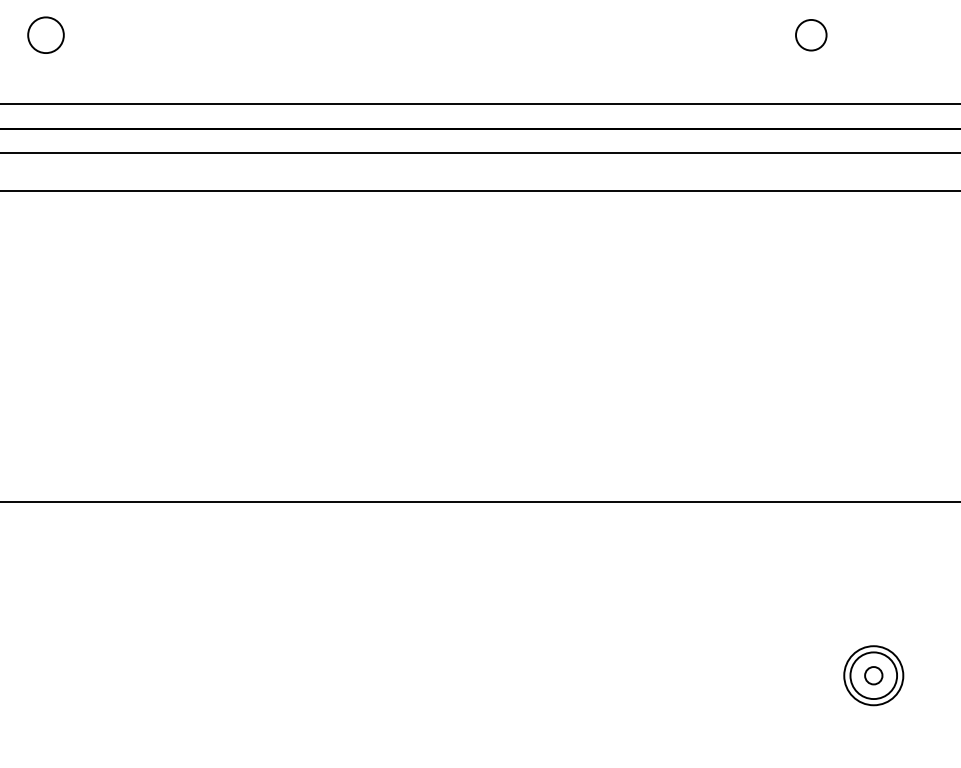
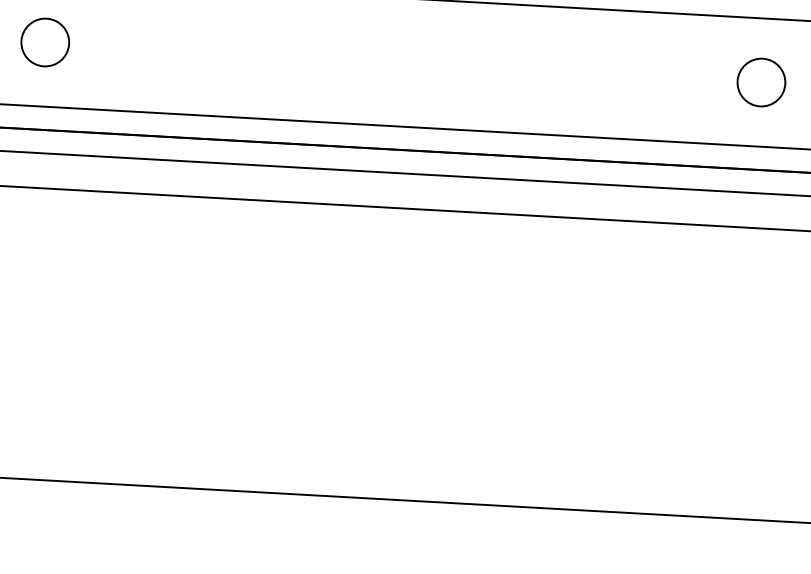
circle: (45, 34) -> (44, 41), size x1.43
circle: (810, 34) -> (760, 81), size x1.67

